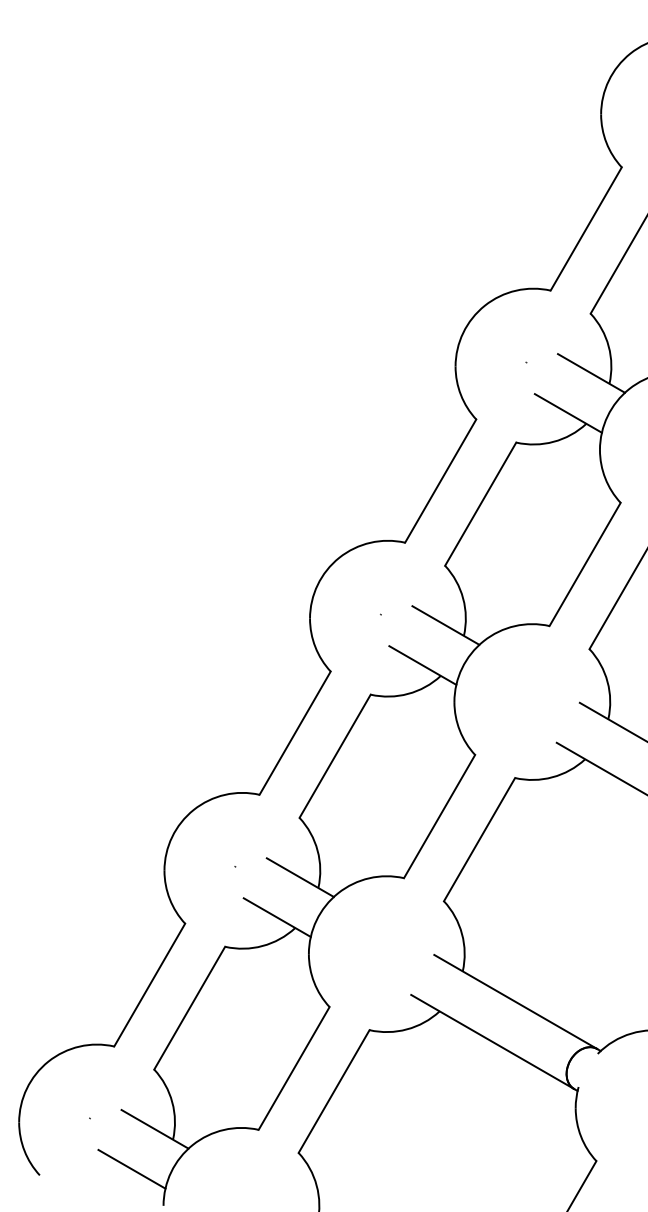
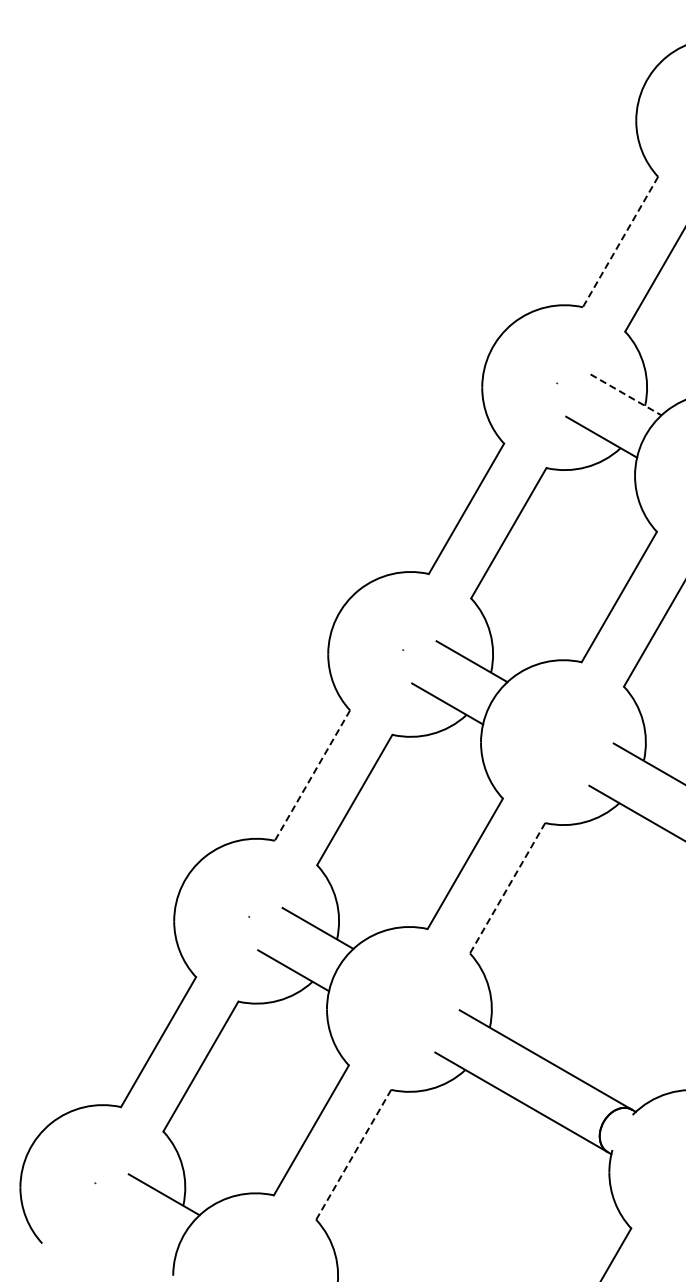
line: (586, 229) -> (620, 242), solid -> dashed
line: (591, 373) -> (626, 394), solid -> dashed
line: (295, 734) -> (312, 776), solid -> dashed
line: (479, 839) -> (507, 888), solid -> dashed
line: (333, 1092) -> (353, 1155), solid -> dashed
line: (131, 1168) -> (139, 1236), removed

